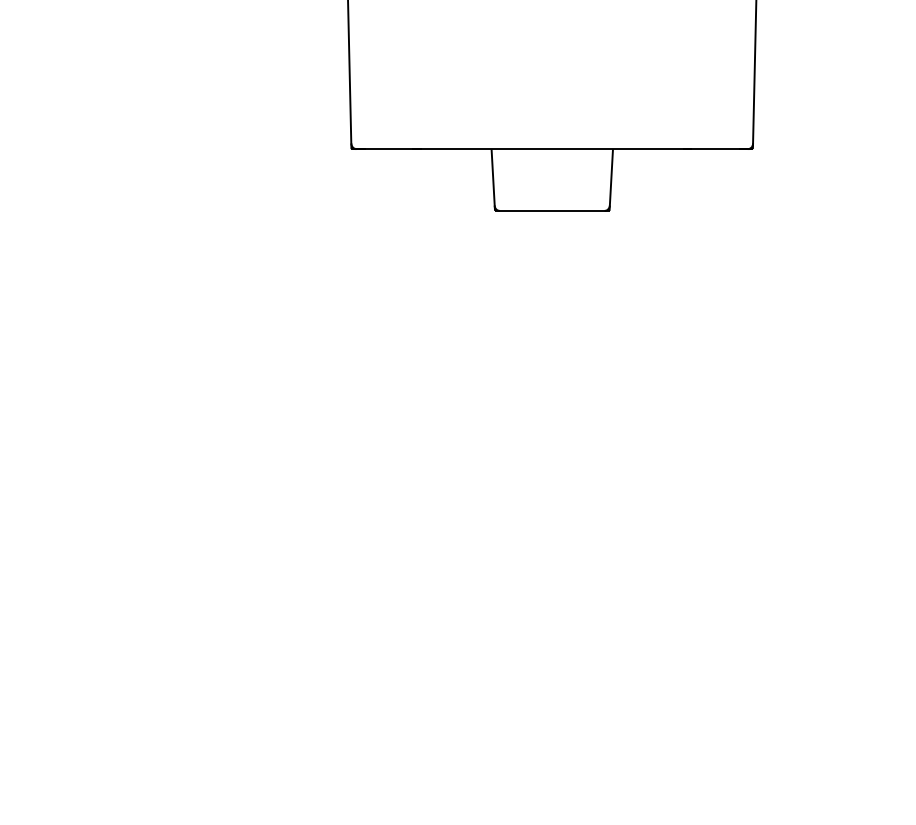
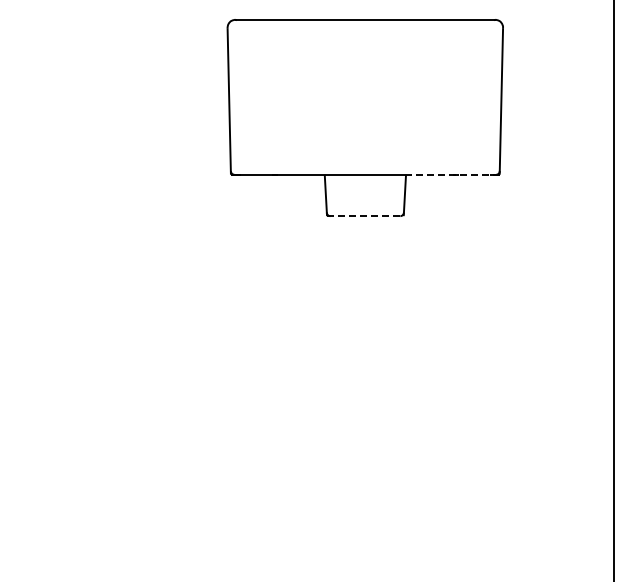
line: (682, 148) -> (452, 174), solid -> dashed
line: (552, 211) -> (365, 216), solid -> dashed

